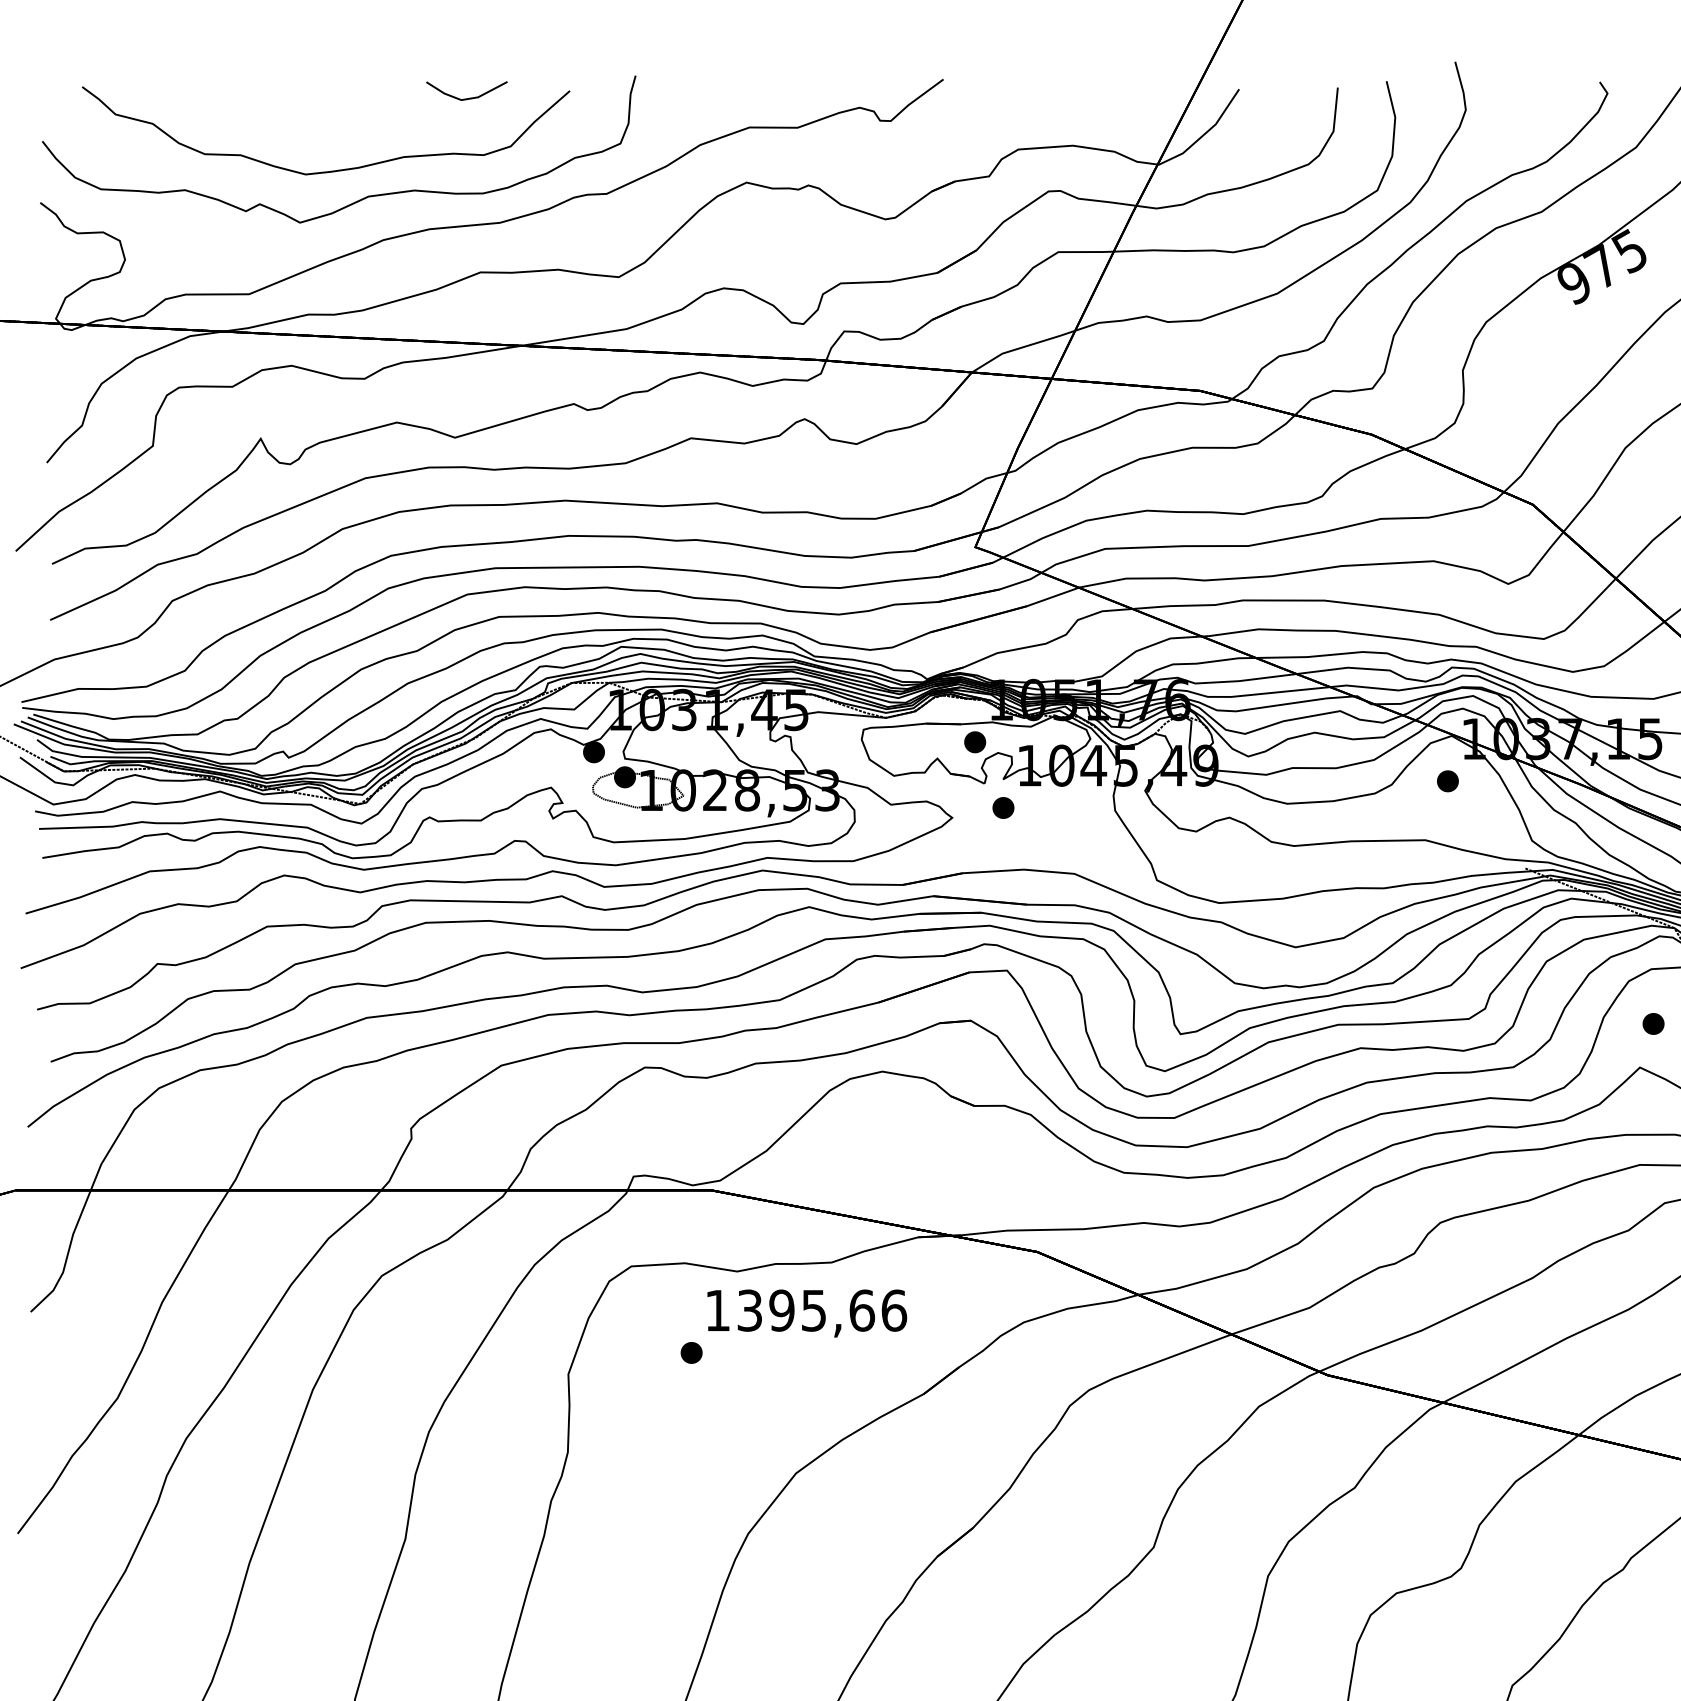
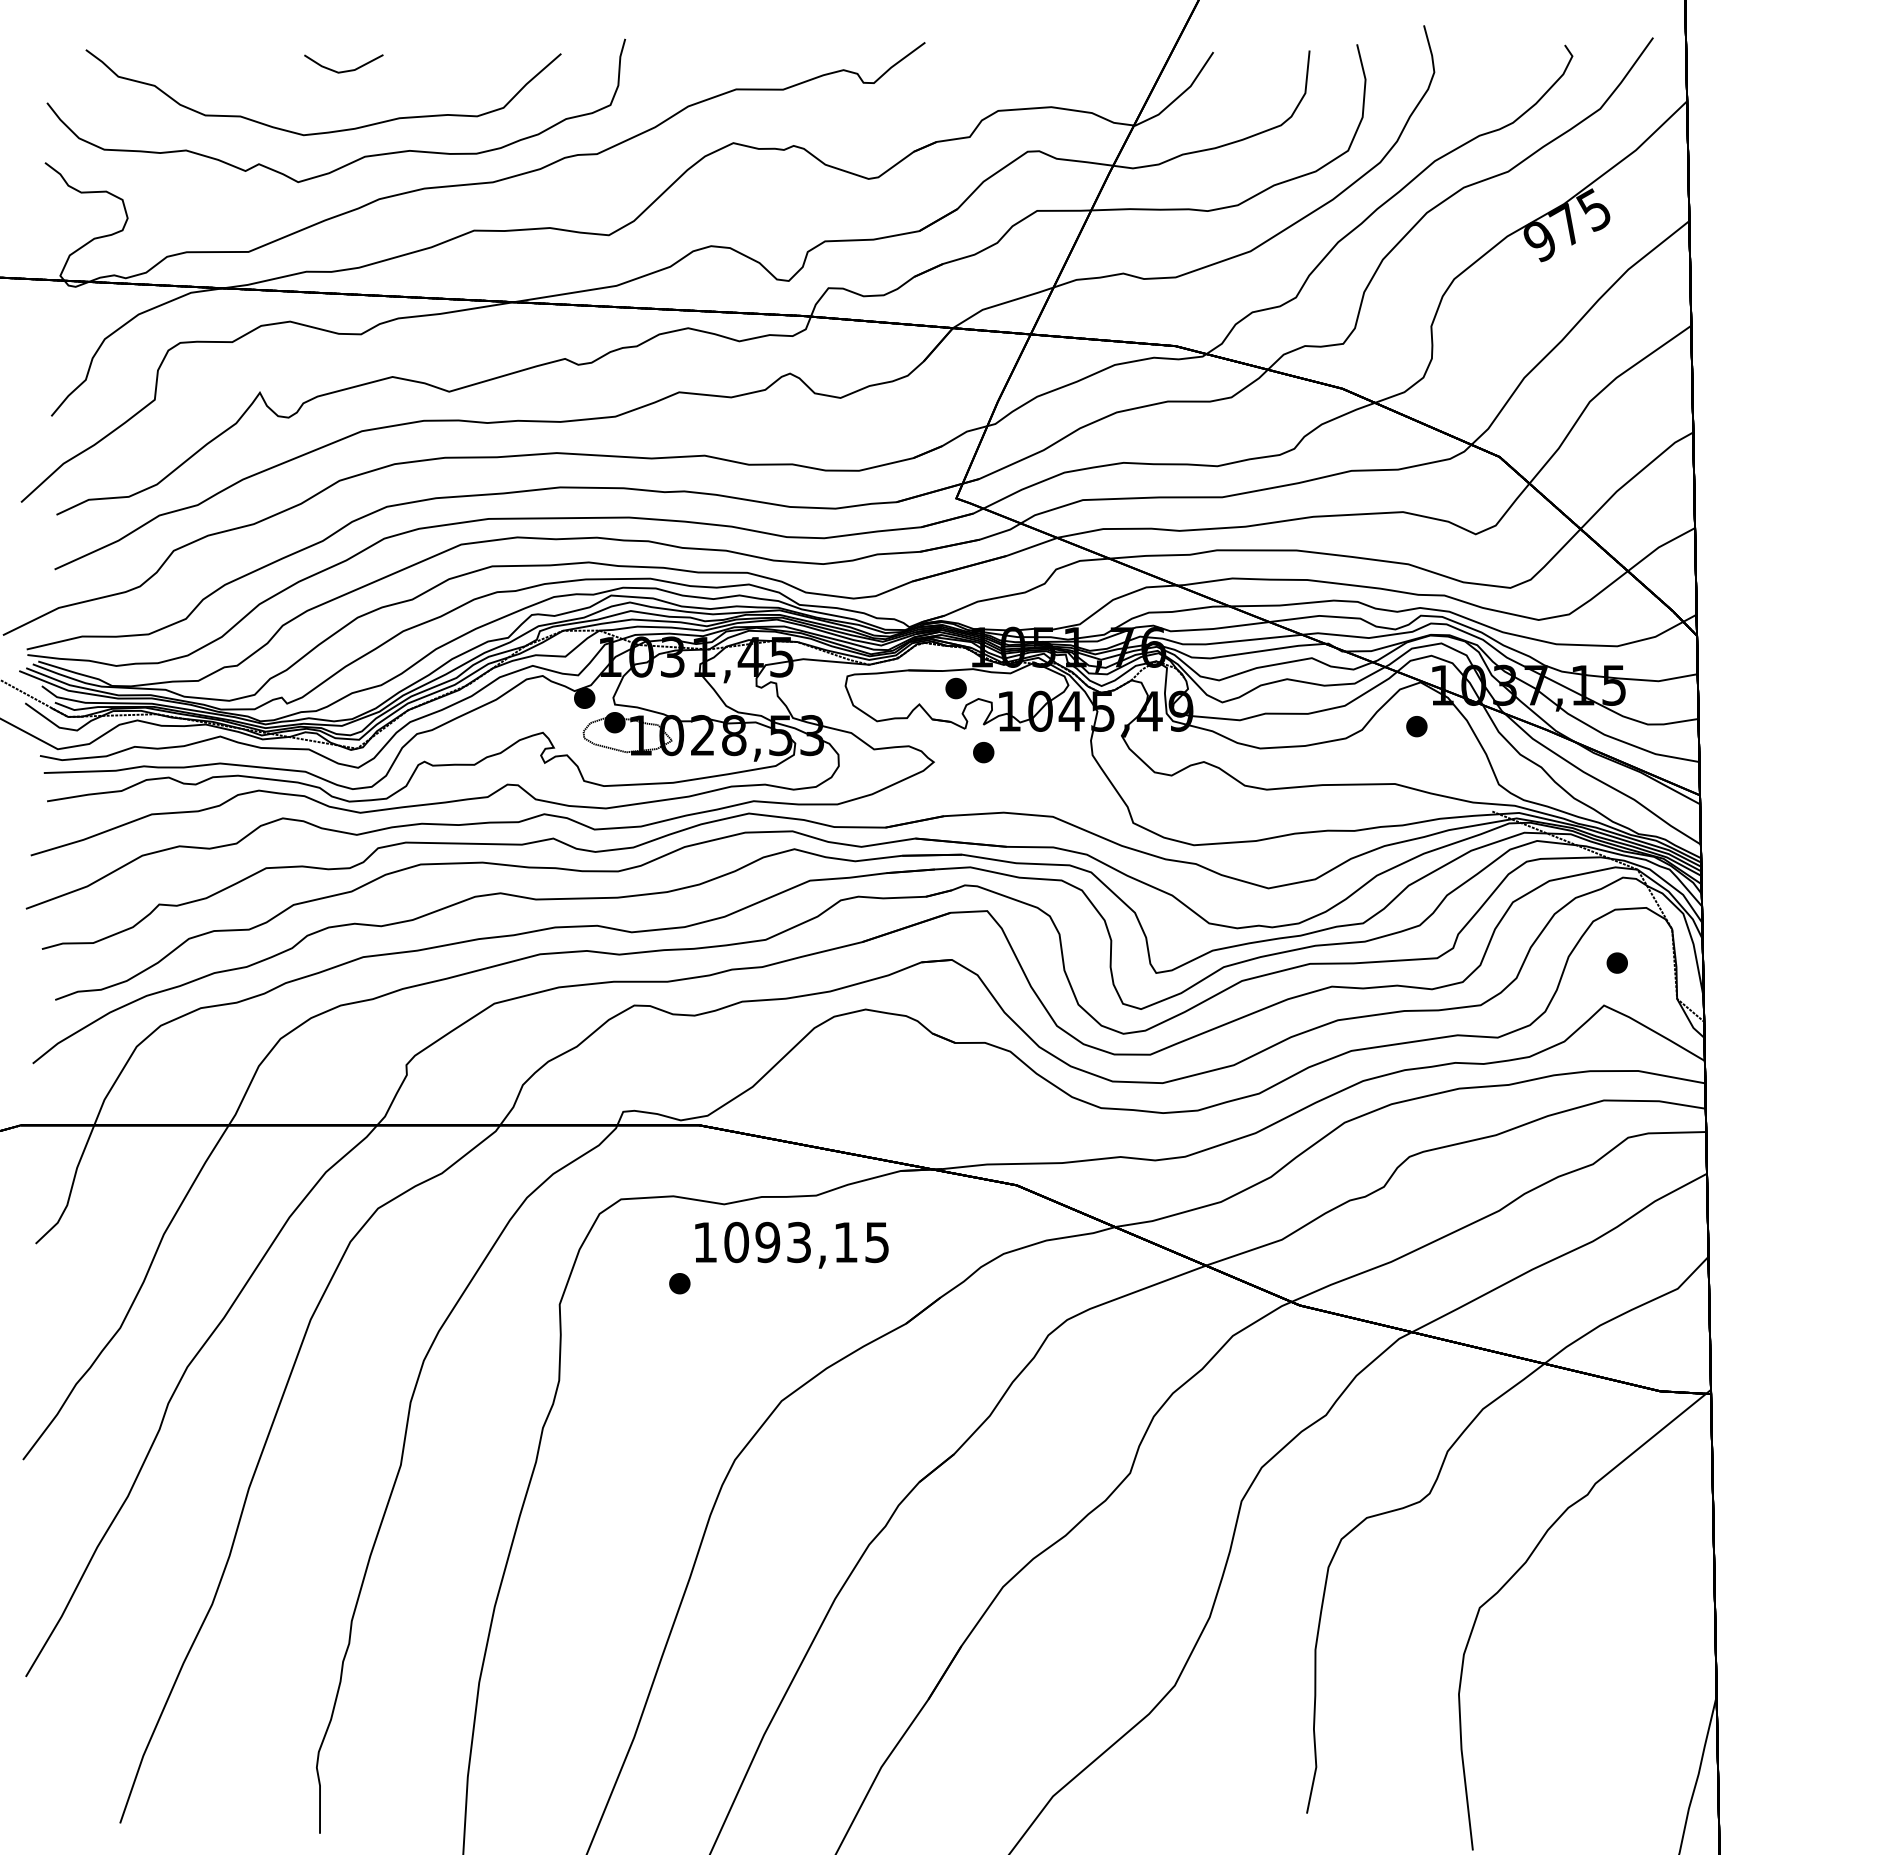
line: (467, 97) -> (344, 70), moved
text: (821, 1310) -> (806, 1242), 1395,66 -> 1093,15

